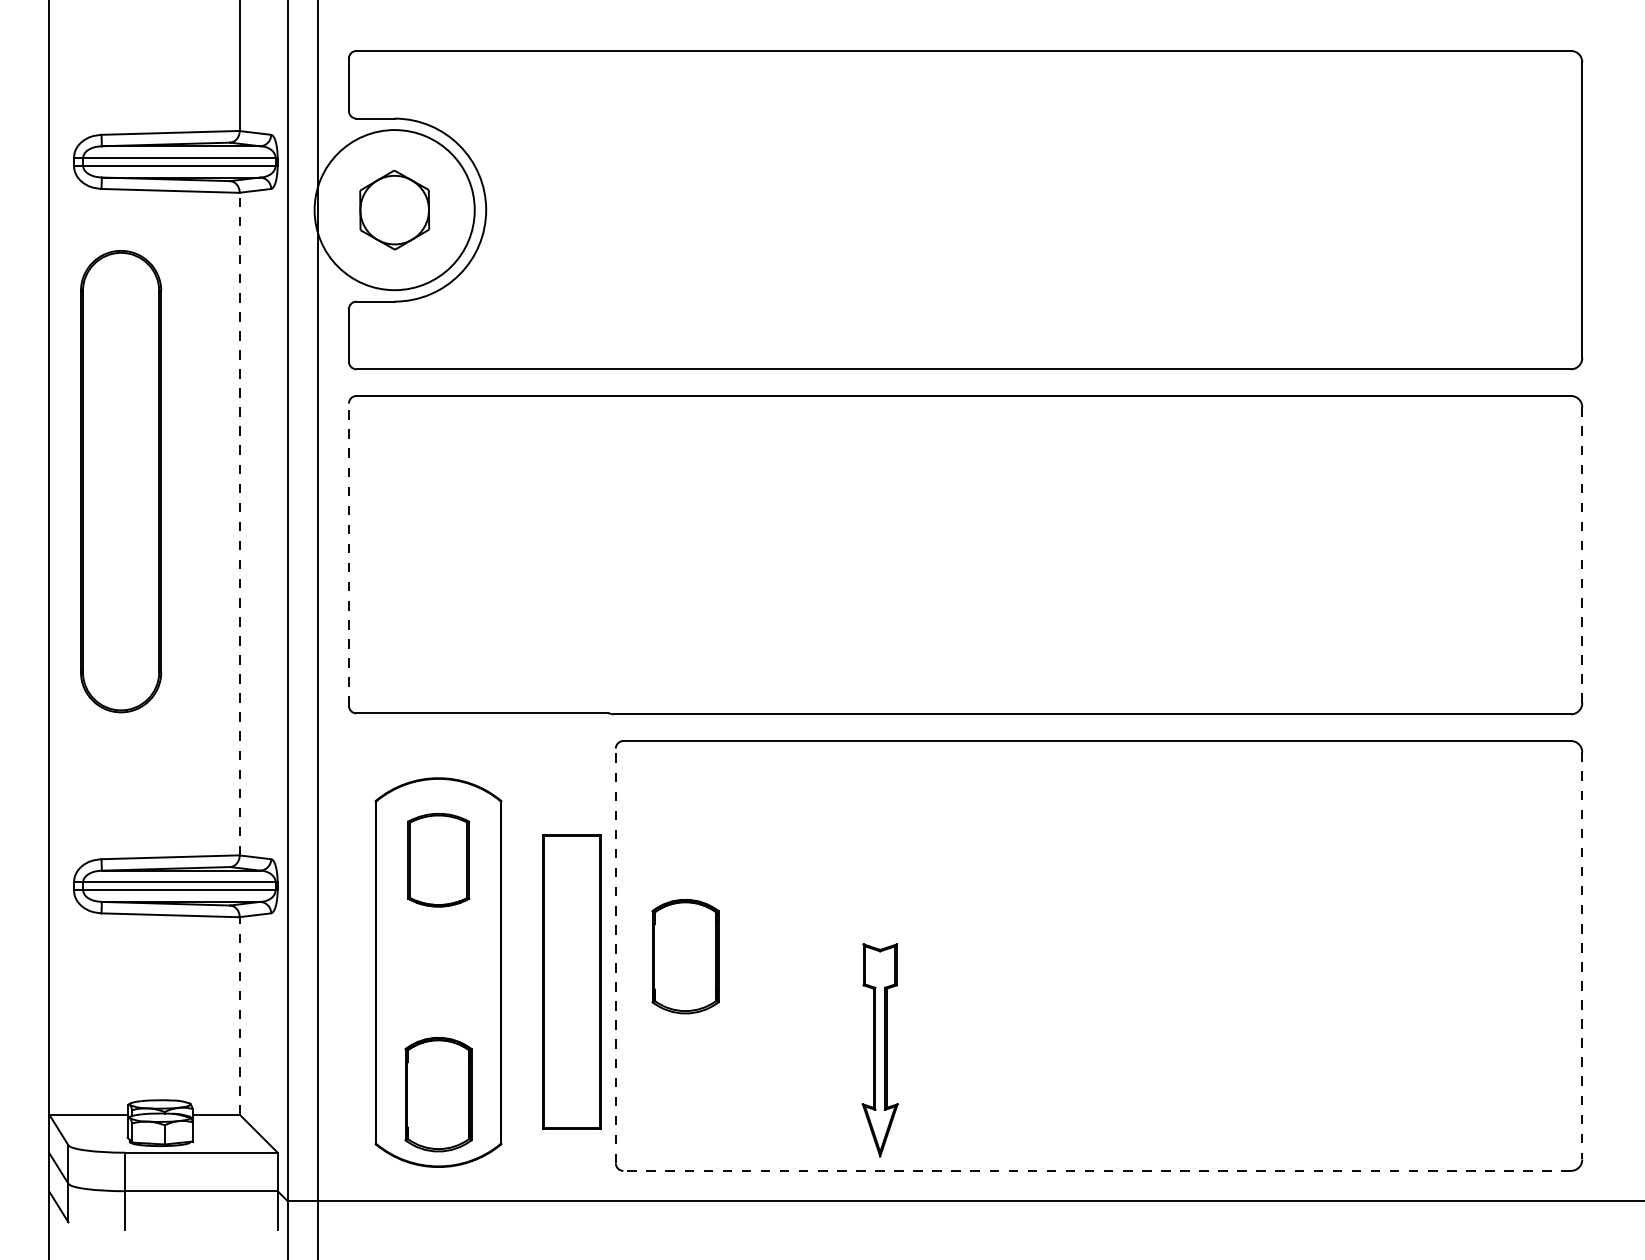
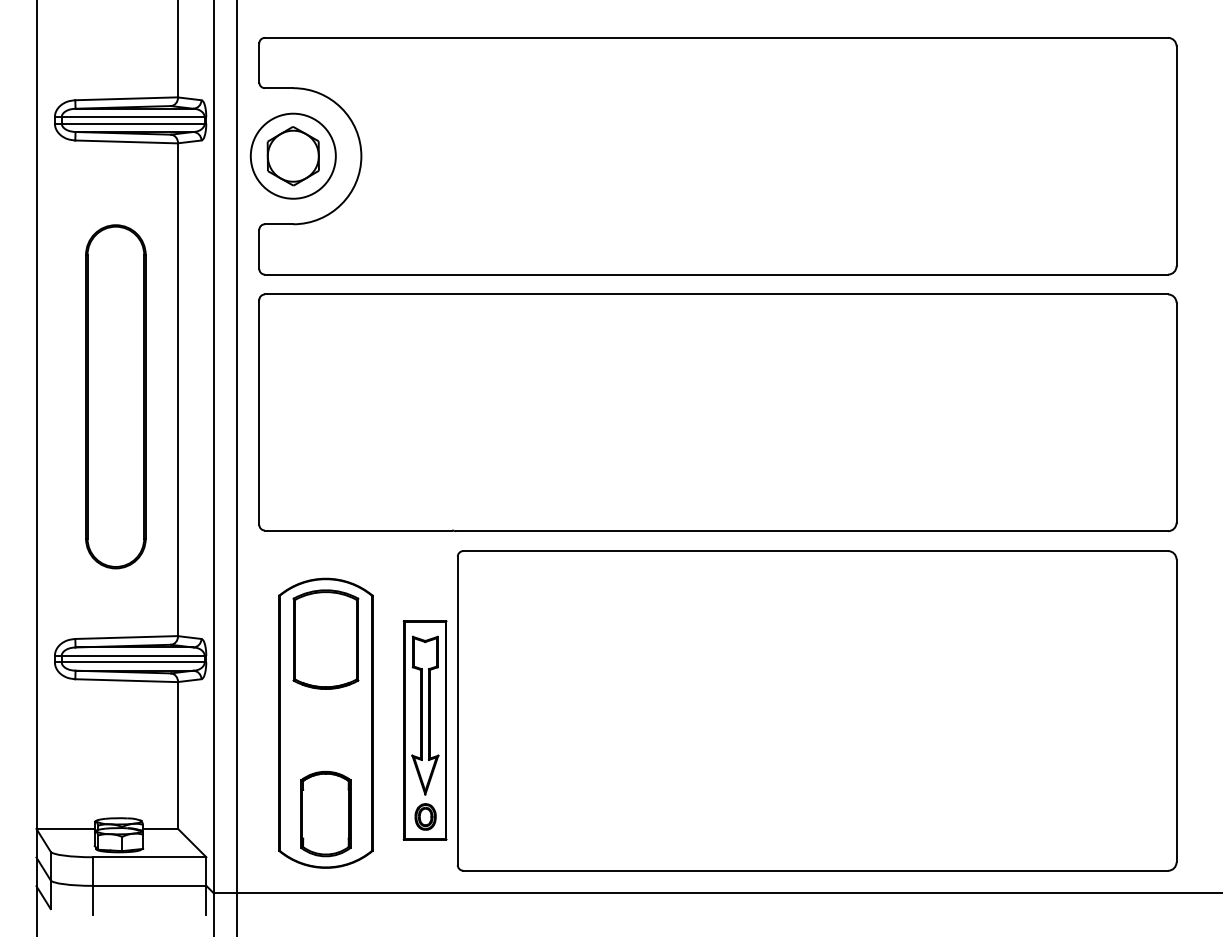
circle: (394, 209) -> (293, 155), size x0.71
part: (121, 481) -> (116, 396), moved
line: (239, 523) -> (177, 389), dashed -> solid
line: (348, 554) -> (258, 412), dashed -> solid
line: (1582, 555) -> (1176, 413), dashed -> solid
part: (438, 860) -> (325, 639), size x1.43
line: (615, 955) -> (457, 710), dashed -> solid
line: (1582, 955) -> (1176, 710), dashed -> solid
part: (685, 956) -> (509, 711), removed
line: (239, 1015) -> (177, 755), dashed -> solid
part: (879, 1050) -> (424, 715), moved
part: (572, 1098) -> (425, 816), added
line: (1097, 1170) -> (816, 870), dashed -> solid

